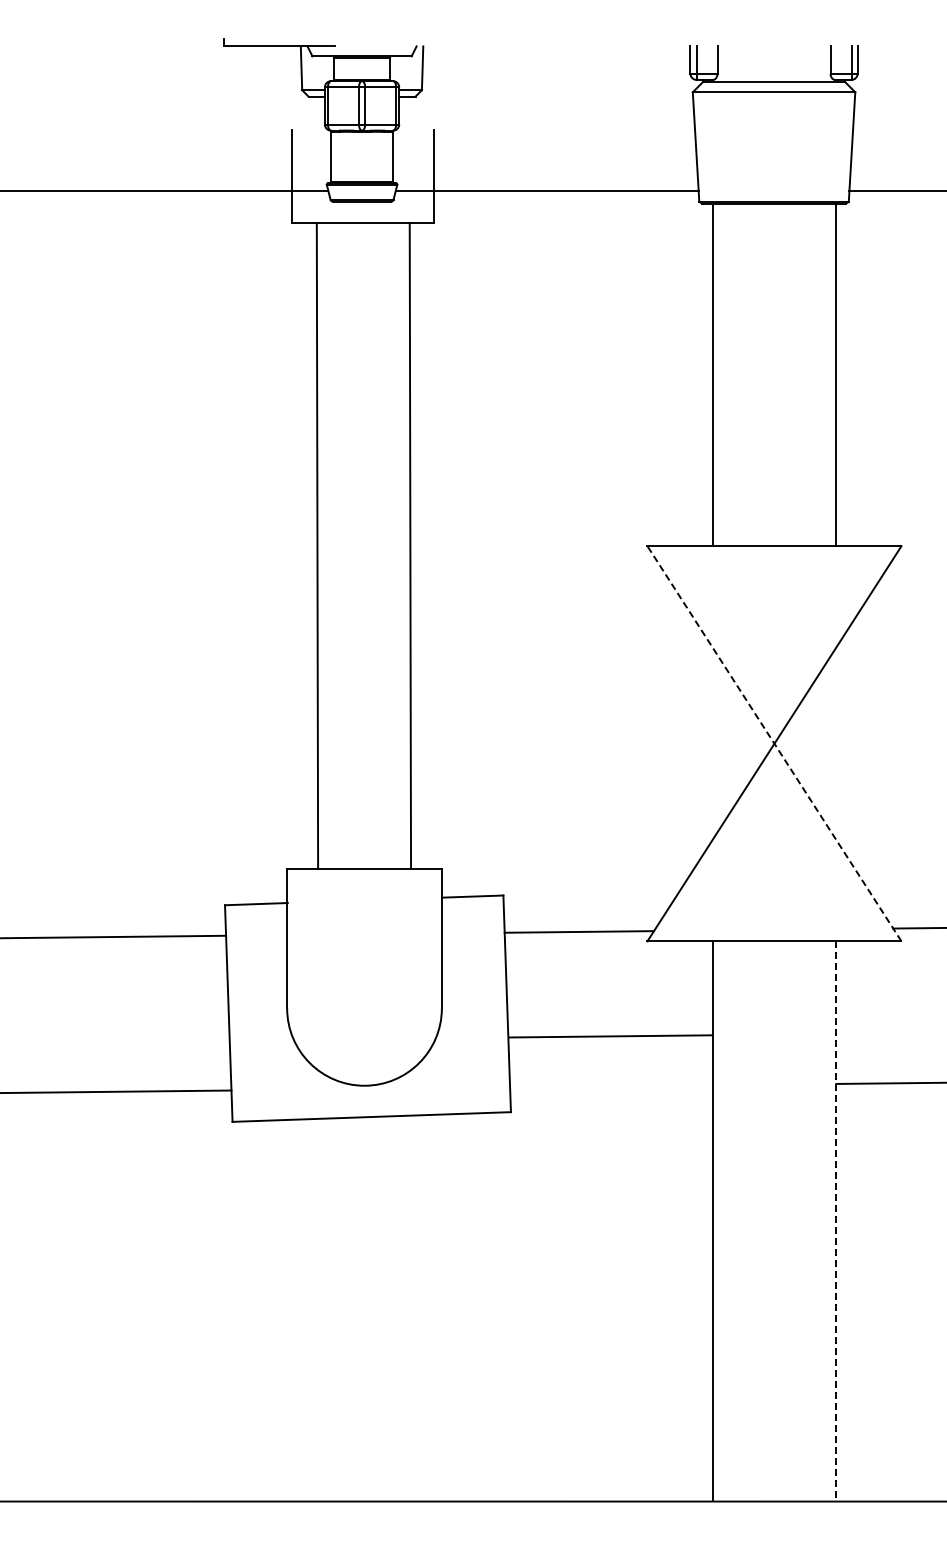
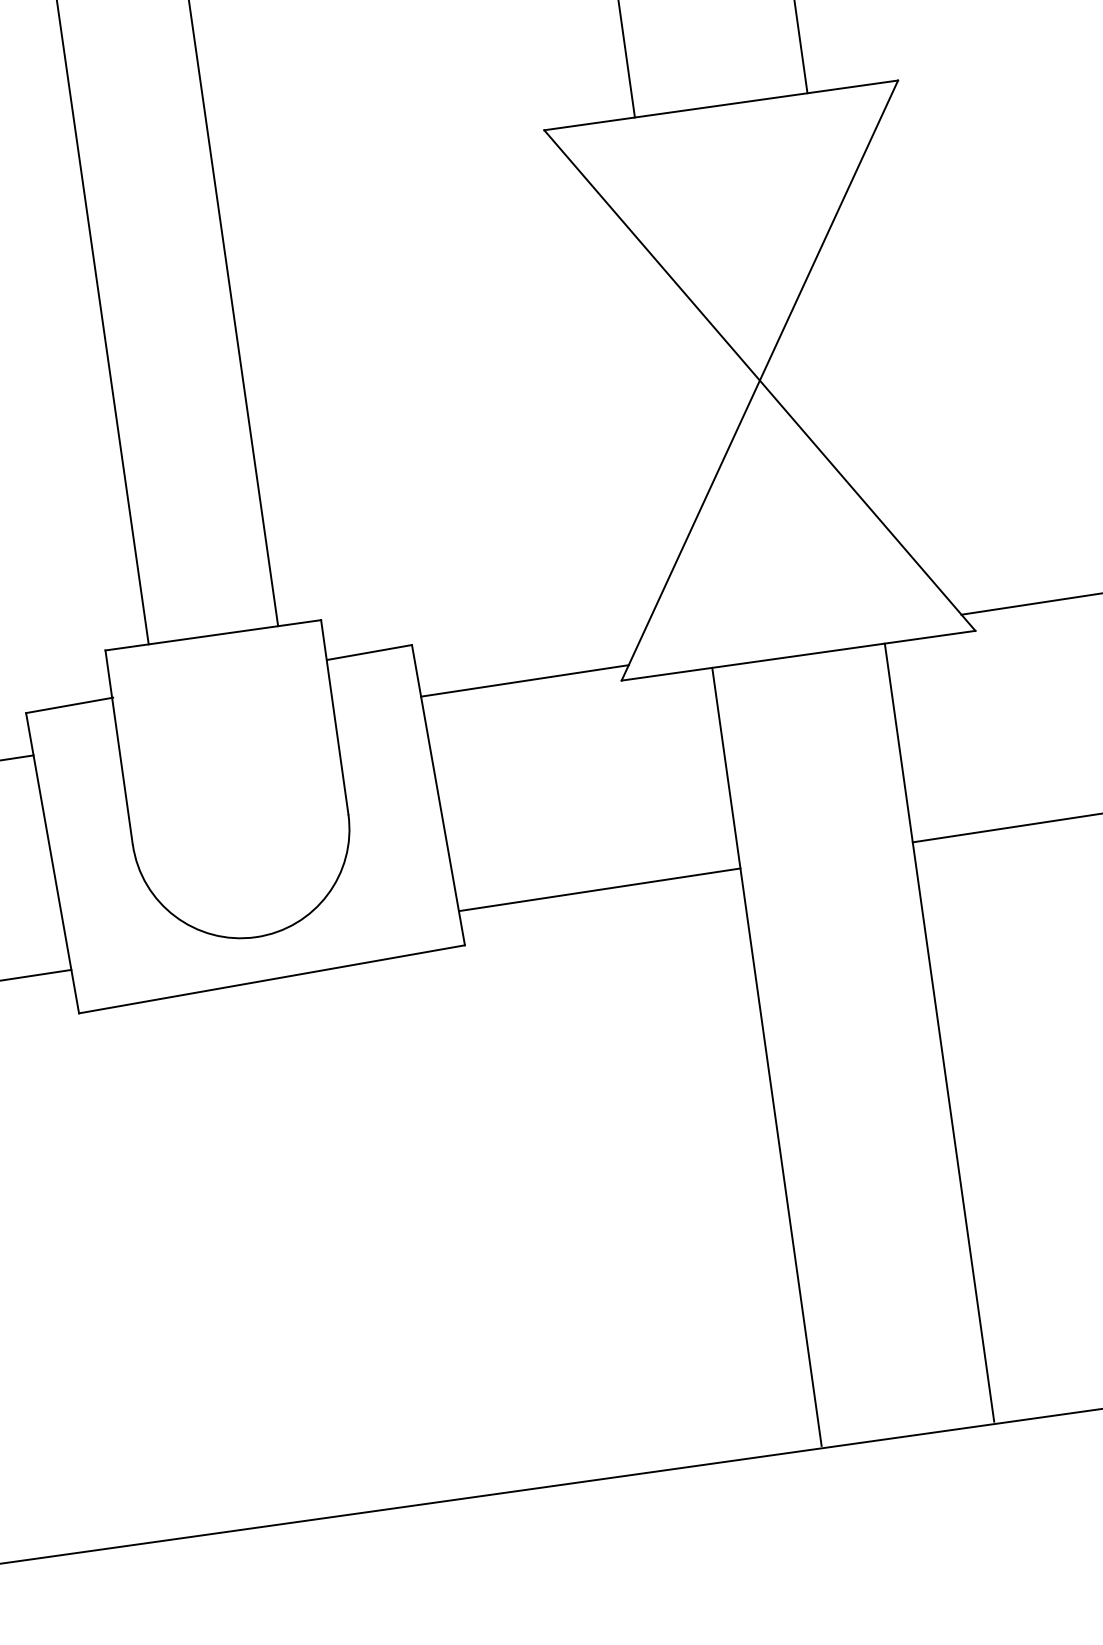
line: (774, 743) -> (759, 380), dashed -> solid
line: (610, 1036) -> (599, 889), moved
line: (836, 1221) -> (939, 1033), dashed -> solid

